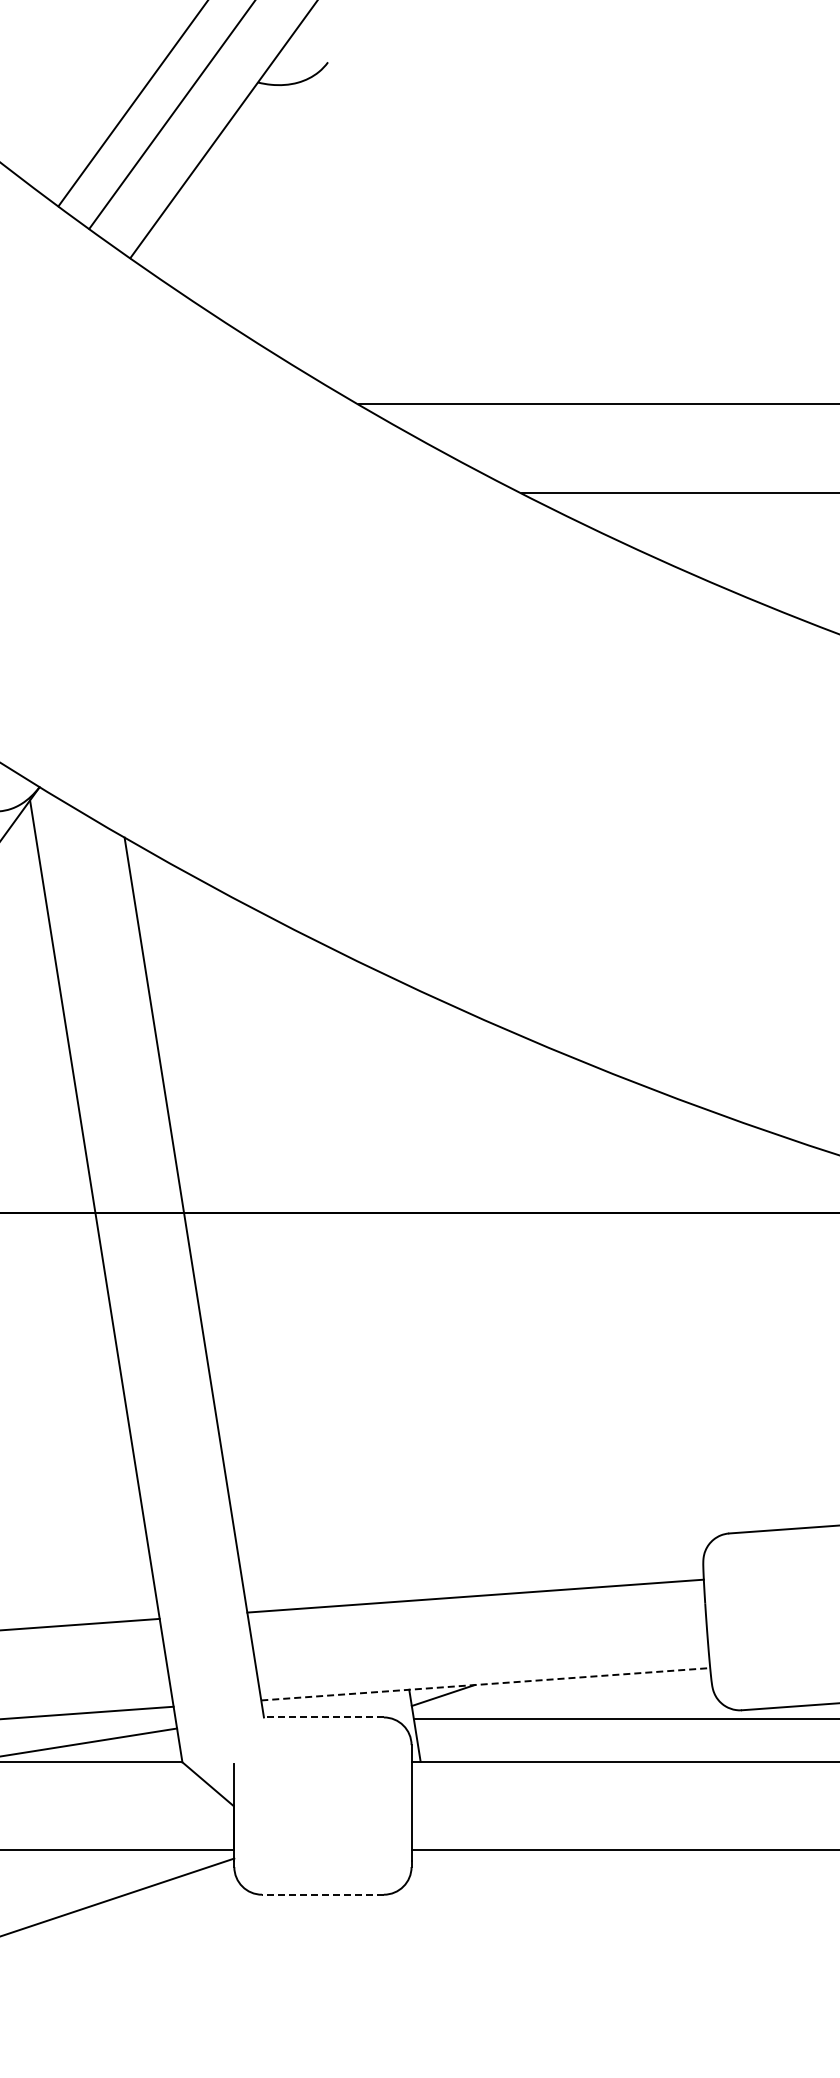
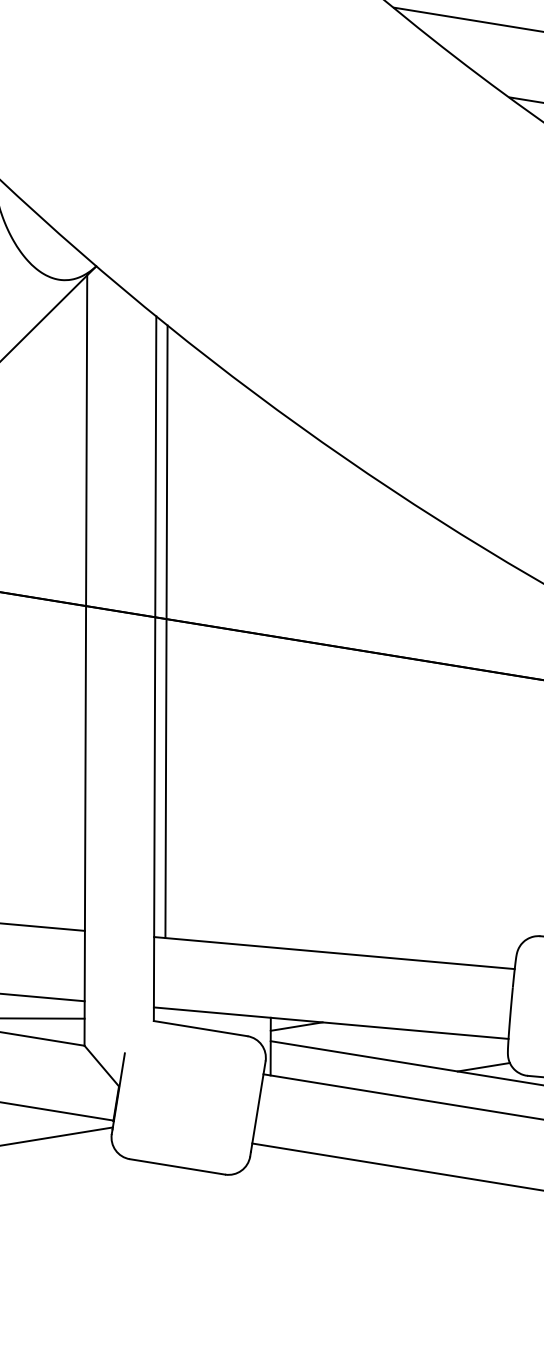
line: (200, 1228) -> (166, 631), added
line: (486, 1684) -> (331, 1023), dashed -> solid
line: (684, 1707) -> (483, 1066), added
line: (323, 1717) -> (200, 1028), dashed -> solid
line: (322, 1894) -> (177, 1166), dashed -> solid

